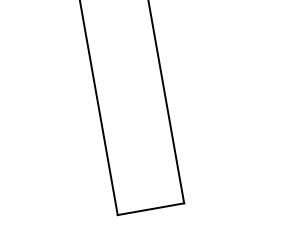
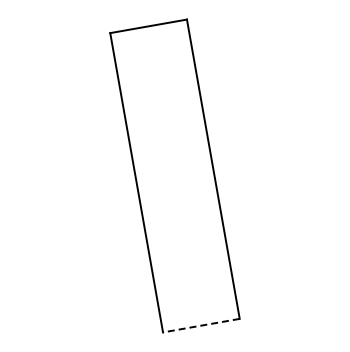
line: (151, 209) -> (201, 325), solid -> dashed

